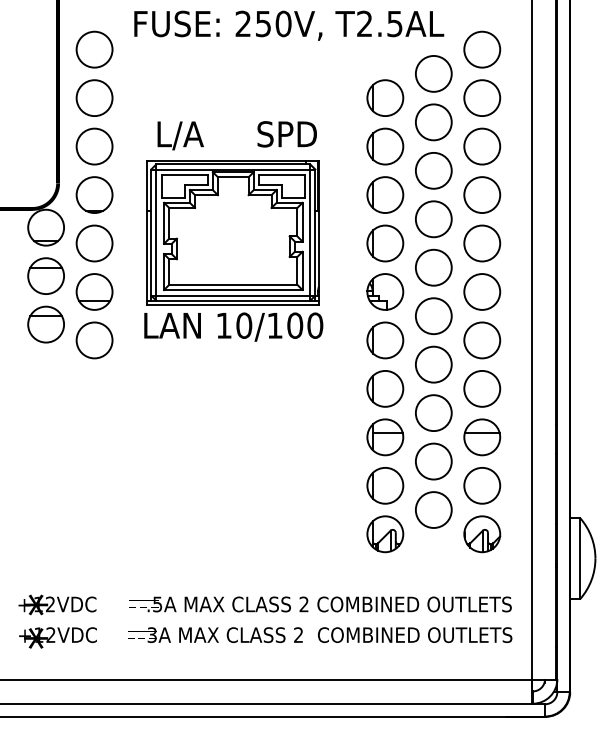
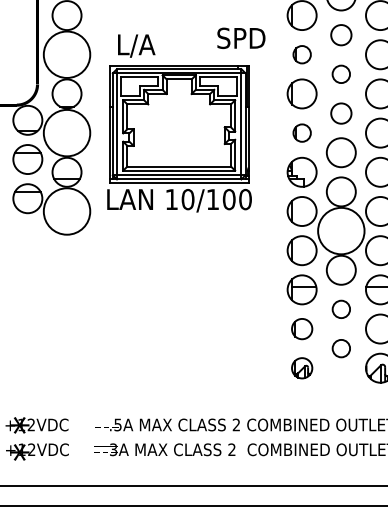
circle: (433, 122) -> (341, 35), size x0.7
text: (286, 134) -> (240, 38), moved
circle: (94, 146) -> (66, 54), size x1.6
part: (385, 146) -> (302, 54), size x0.6
circle: (433, 170) -> (341, 74), size x0.6
circle: (433, 219) -> (341, 113), size x0.7
circle: (94, 243) -> (66, 133), size x1.6
part: (385, 243) -> (302, 133), size x0.6
circle: (94, 340) -> (66, 211), size x1.6
circle: (433, 364) -> (341, 230), size x1.6
circle: (433, 461) -> (341, 309), size x0.6
part: (385, 485) -> (302, 328), size x0.7
circle: (433, 509) -> (341, 348), size x0.6
part: (385, 534) -> (302, 368), size x0.7

